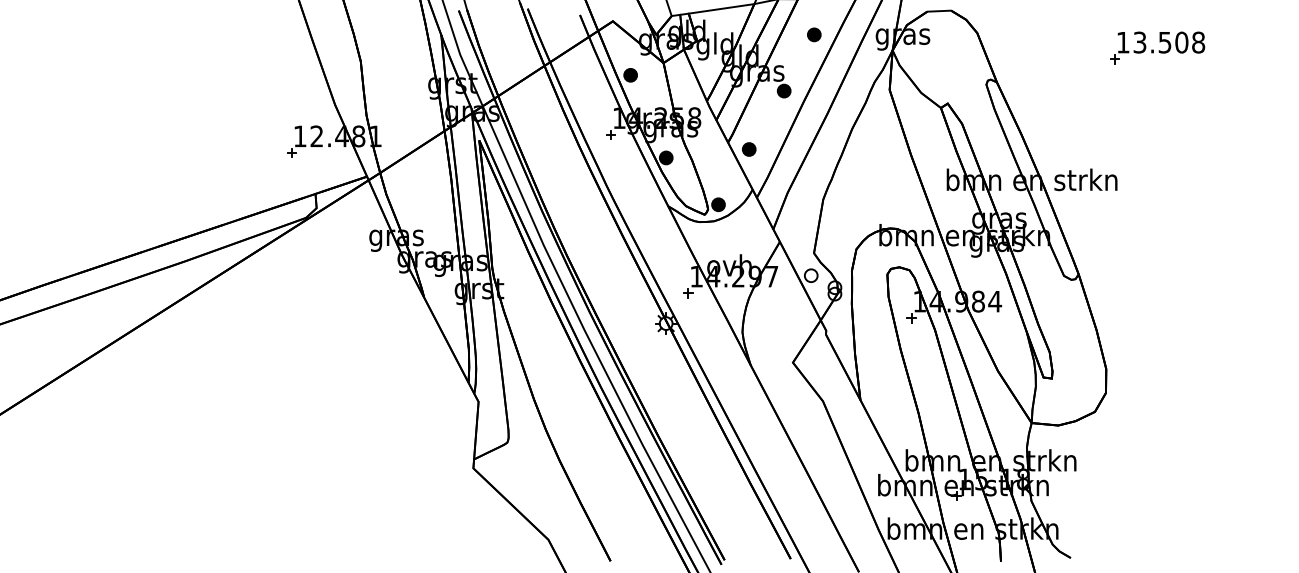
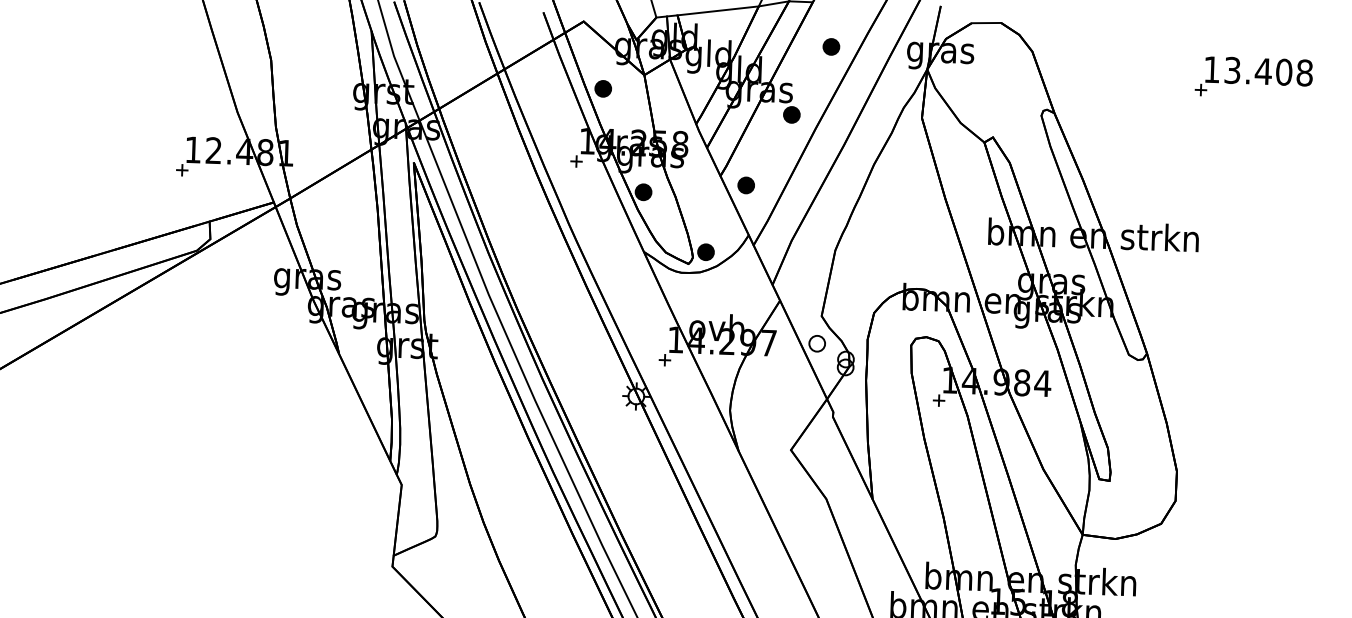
text: (1164, 42) -> (1262, 71), 13.508 -> 13.408

